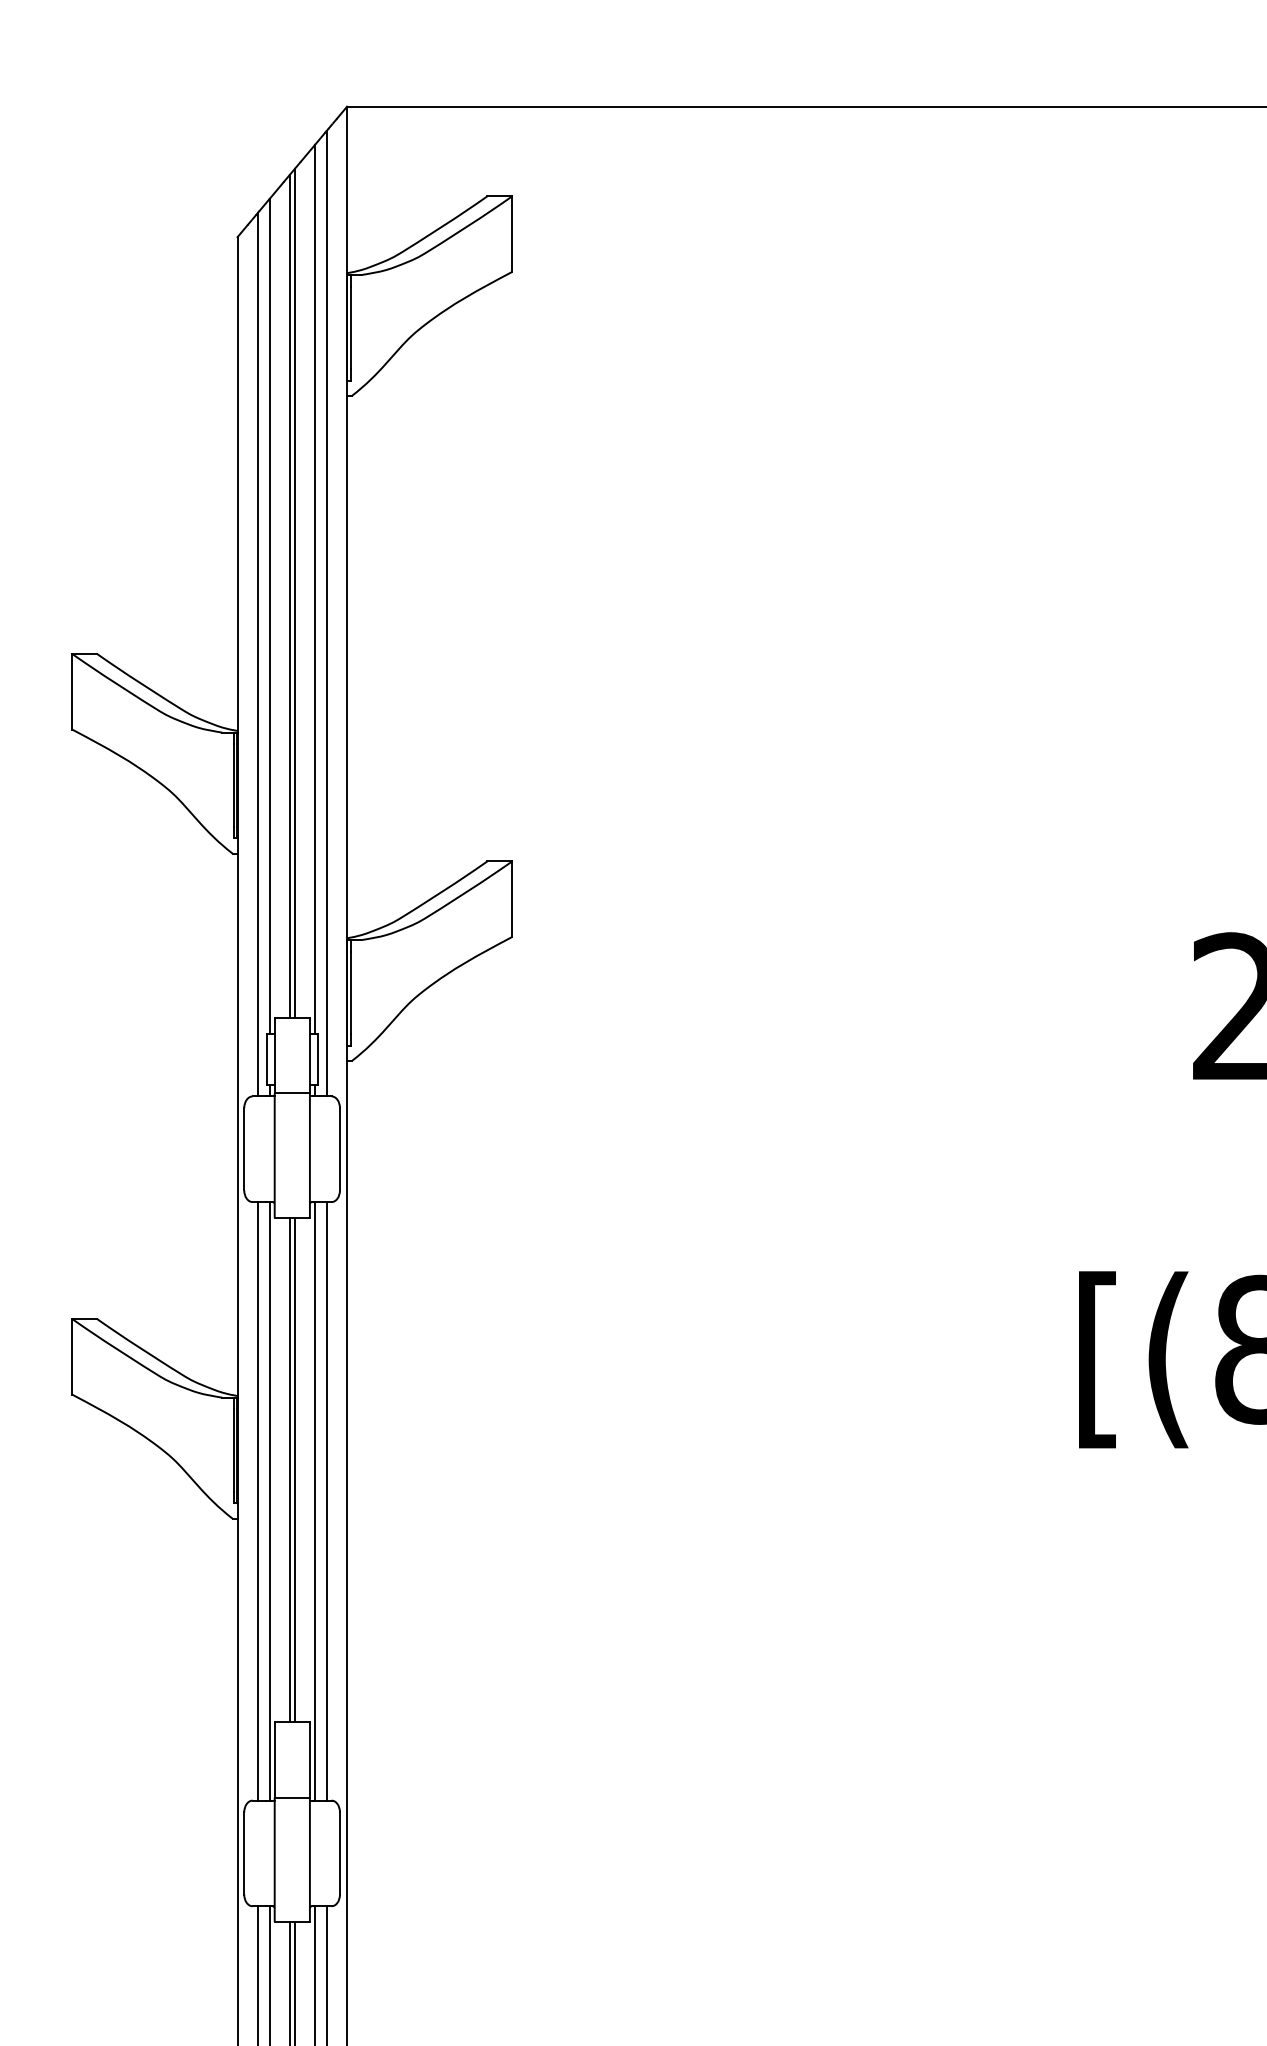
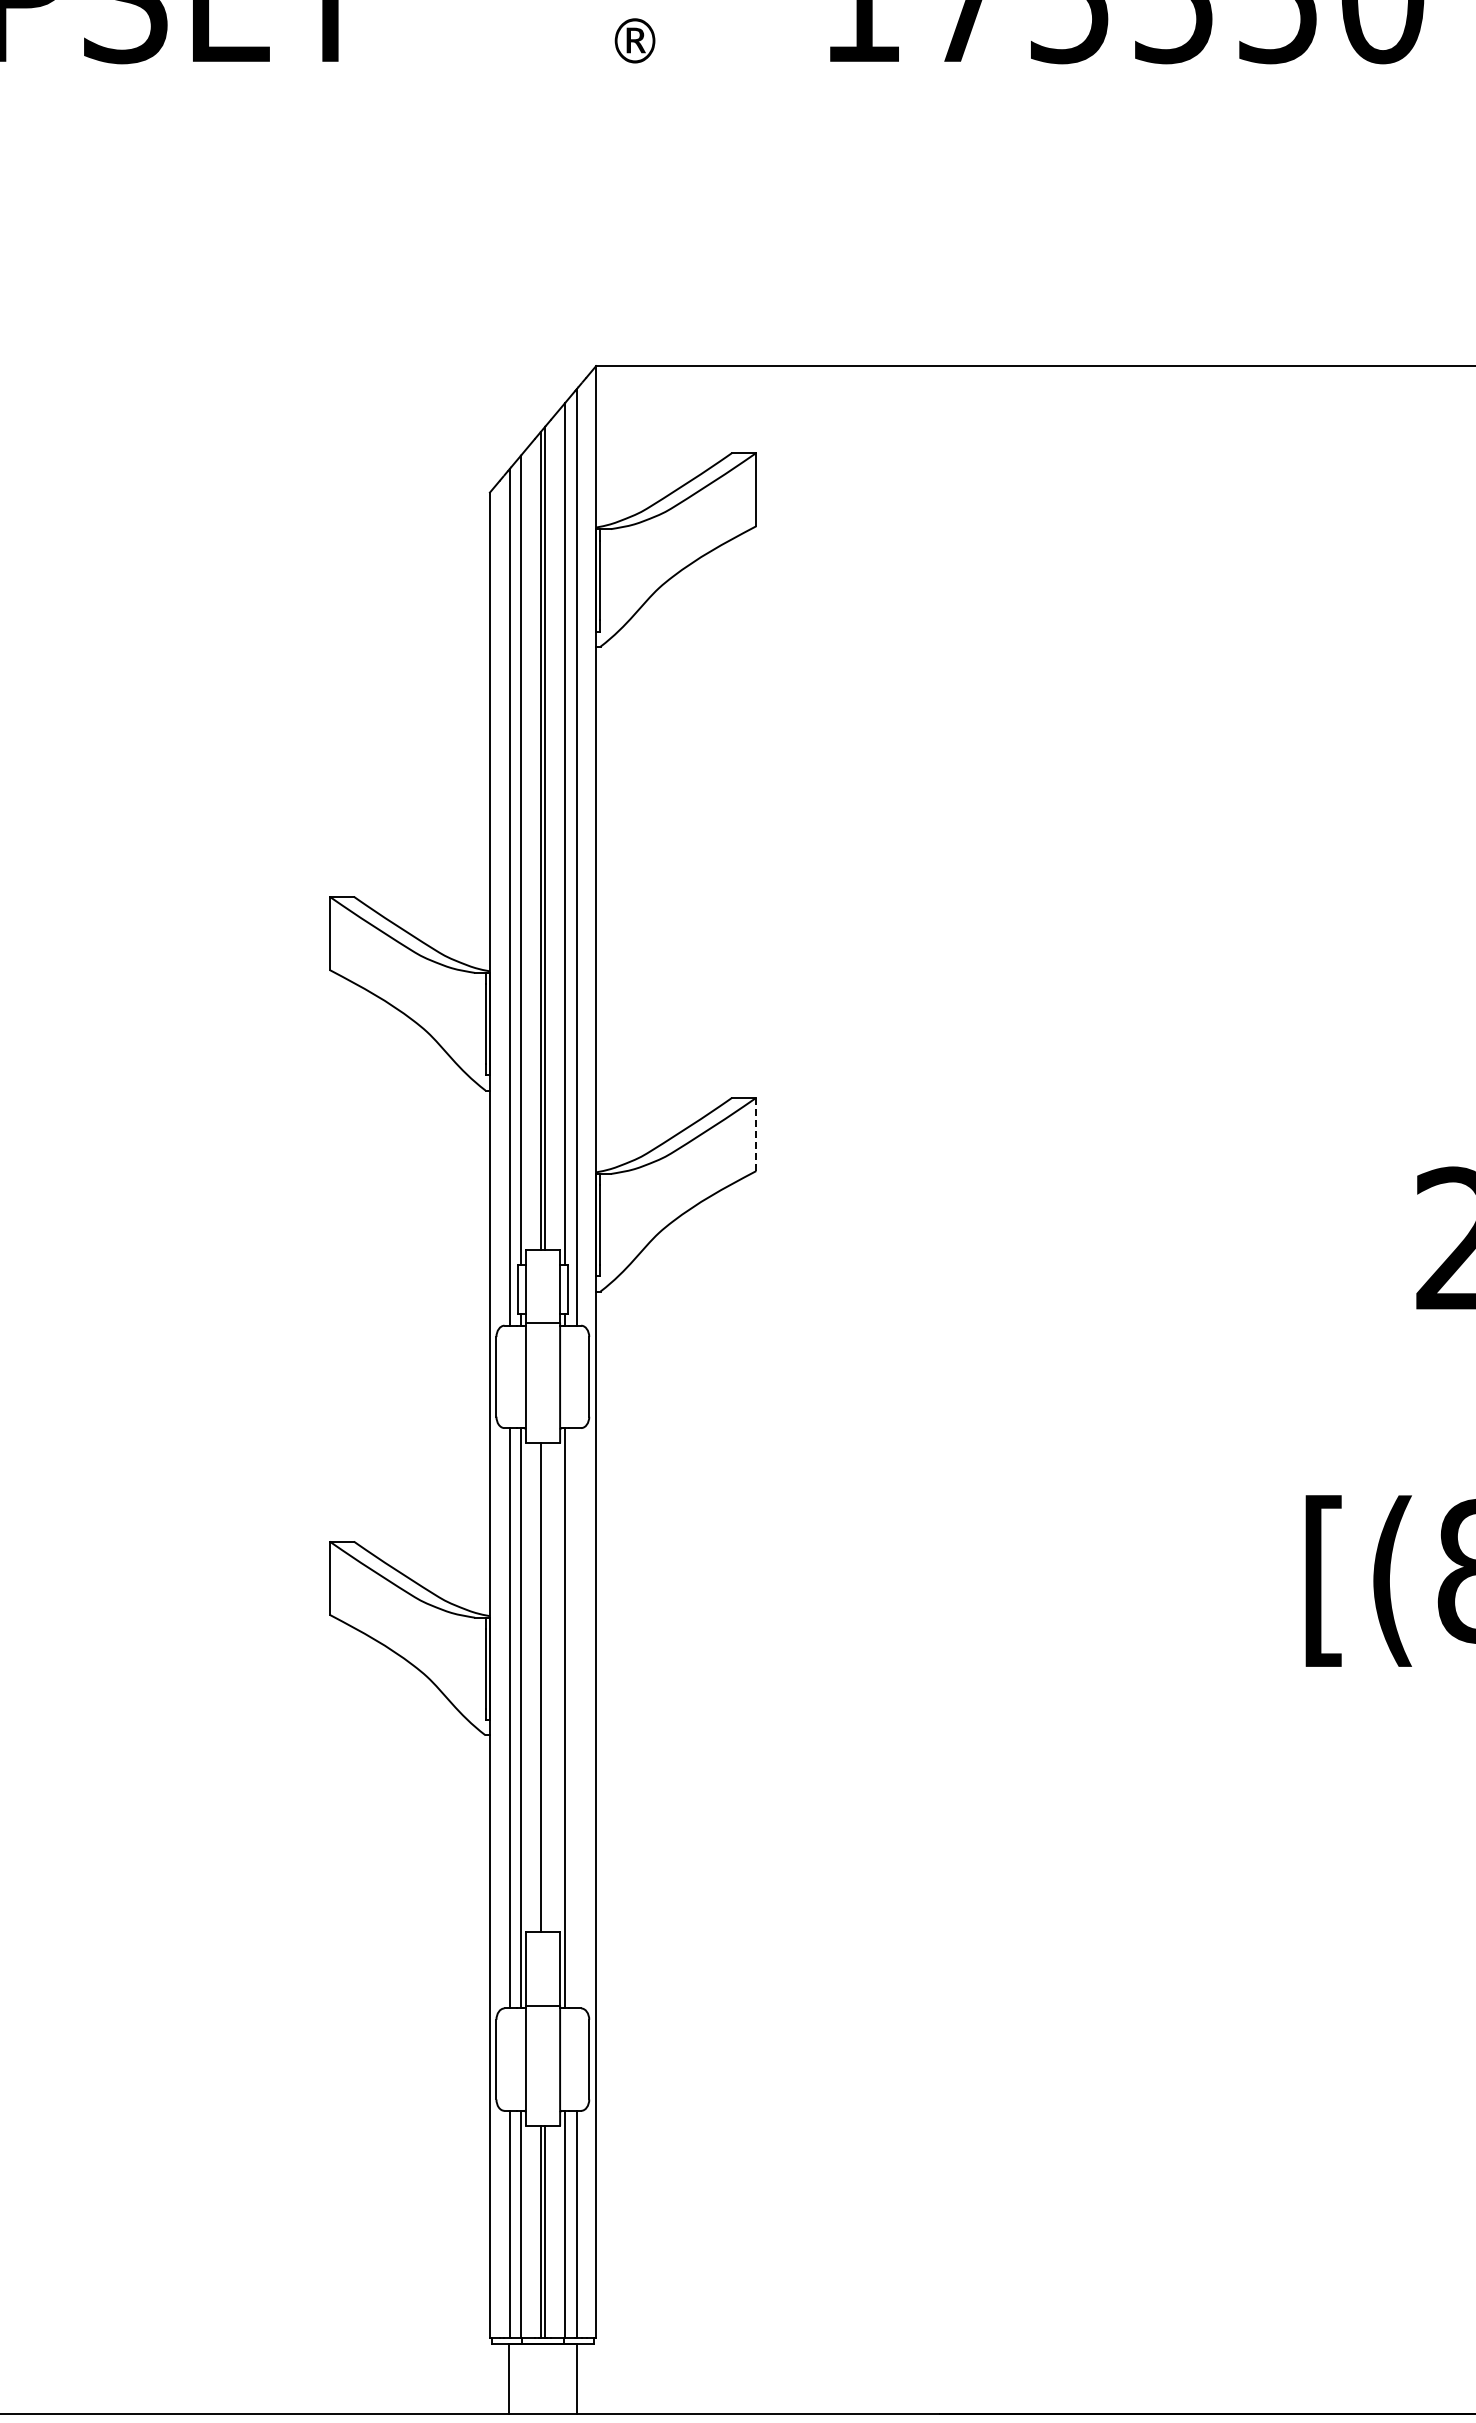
line: (512, 899) -> (756, 1134), solid -> dashed
line: (294, 1469) -> (545, 1687), removed
line: (326, 1501) -> (576, 1718), removed

